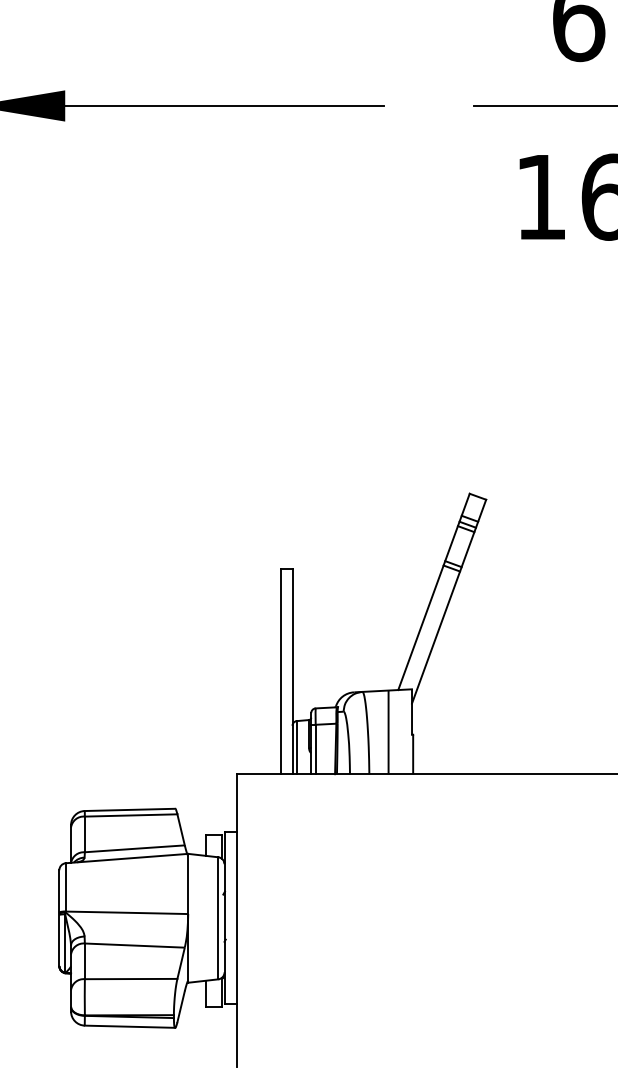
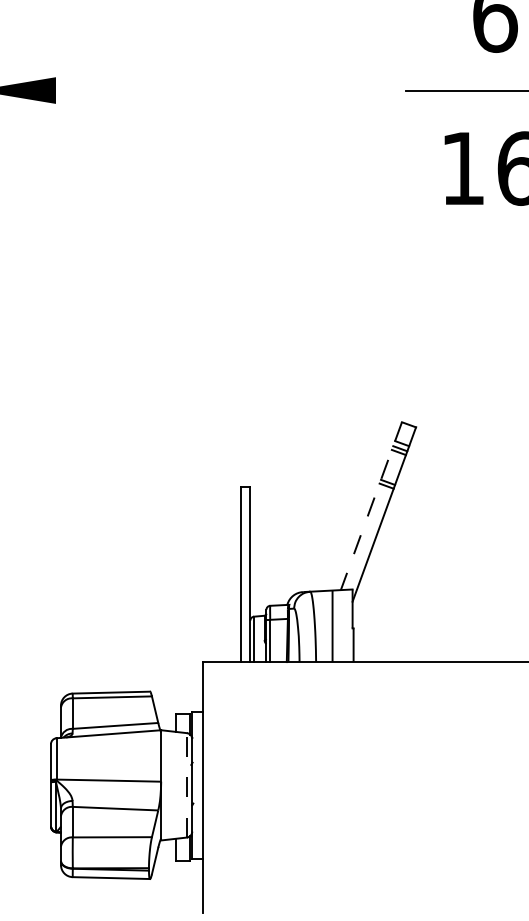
line: (223, 105) -> (191, 90), removed
line: (434, 592) -> (371, 506), solid -> dashed
line: (217, 917) -> (186, 784), solid -> dashed

